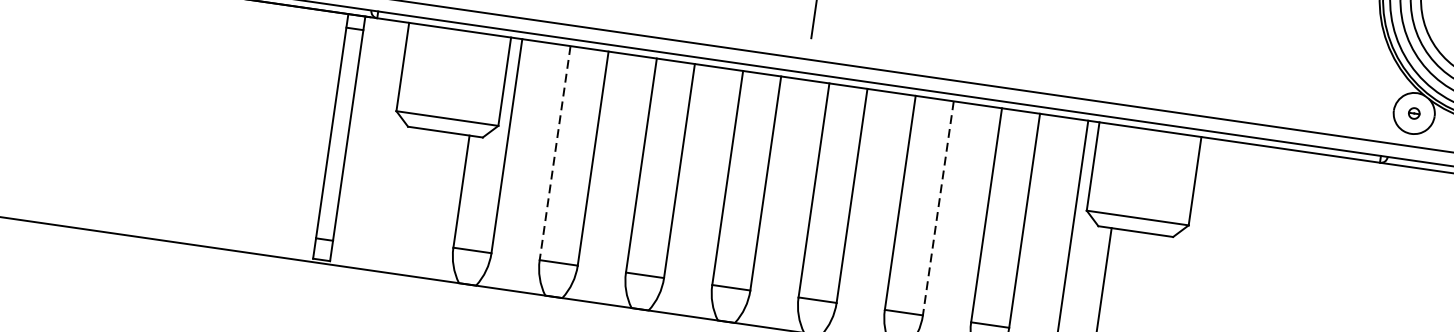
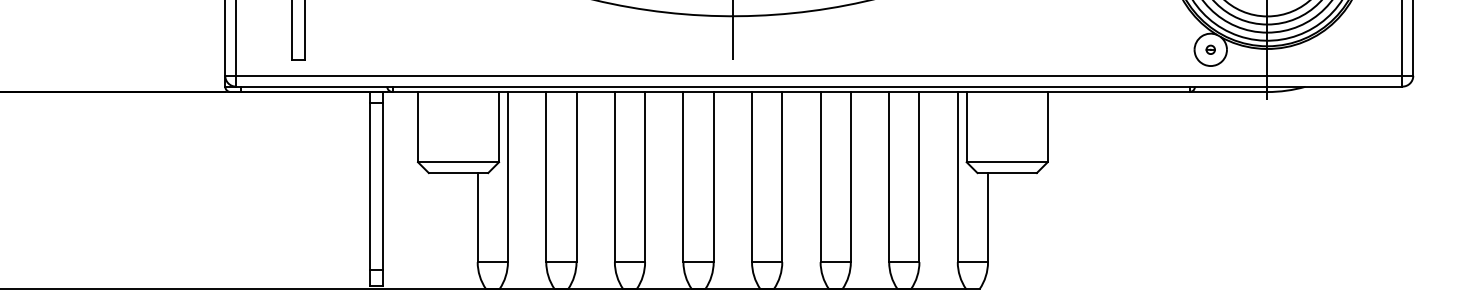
line: (555, 153) -> (546, 177), dashed -> solid
line: (937, 208) -> (850, 177), dashed -> solid

